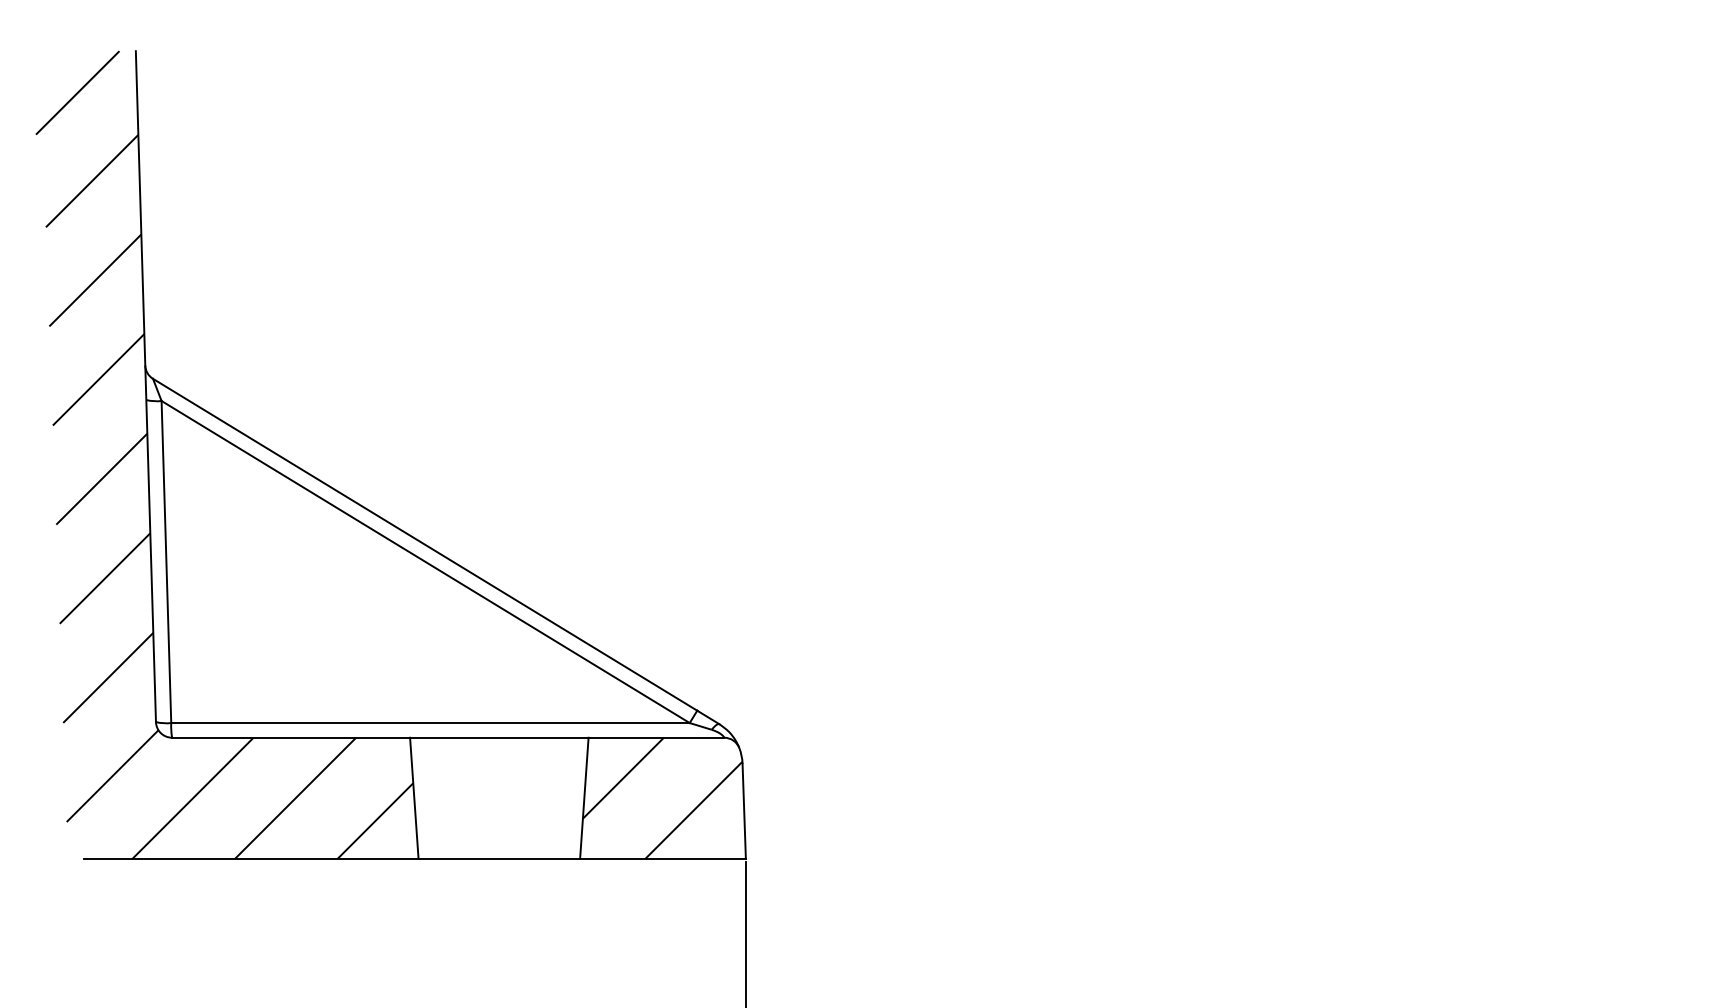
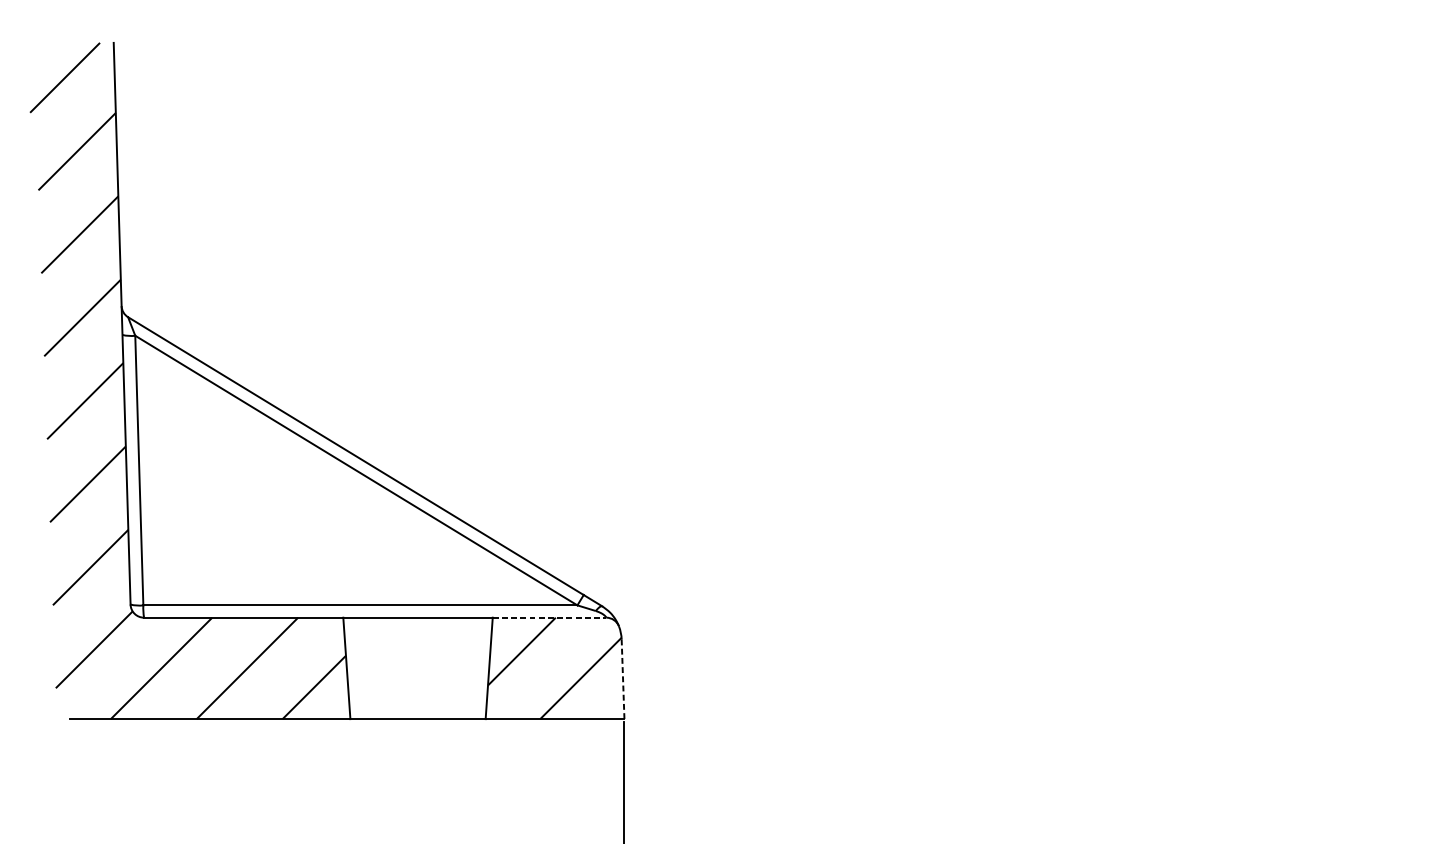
line: (656, 737) -> (549, 617), solid -> dashed
line: (744, 811) -> (623, 679), solid -> dashed

